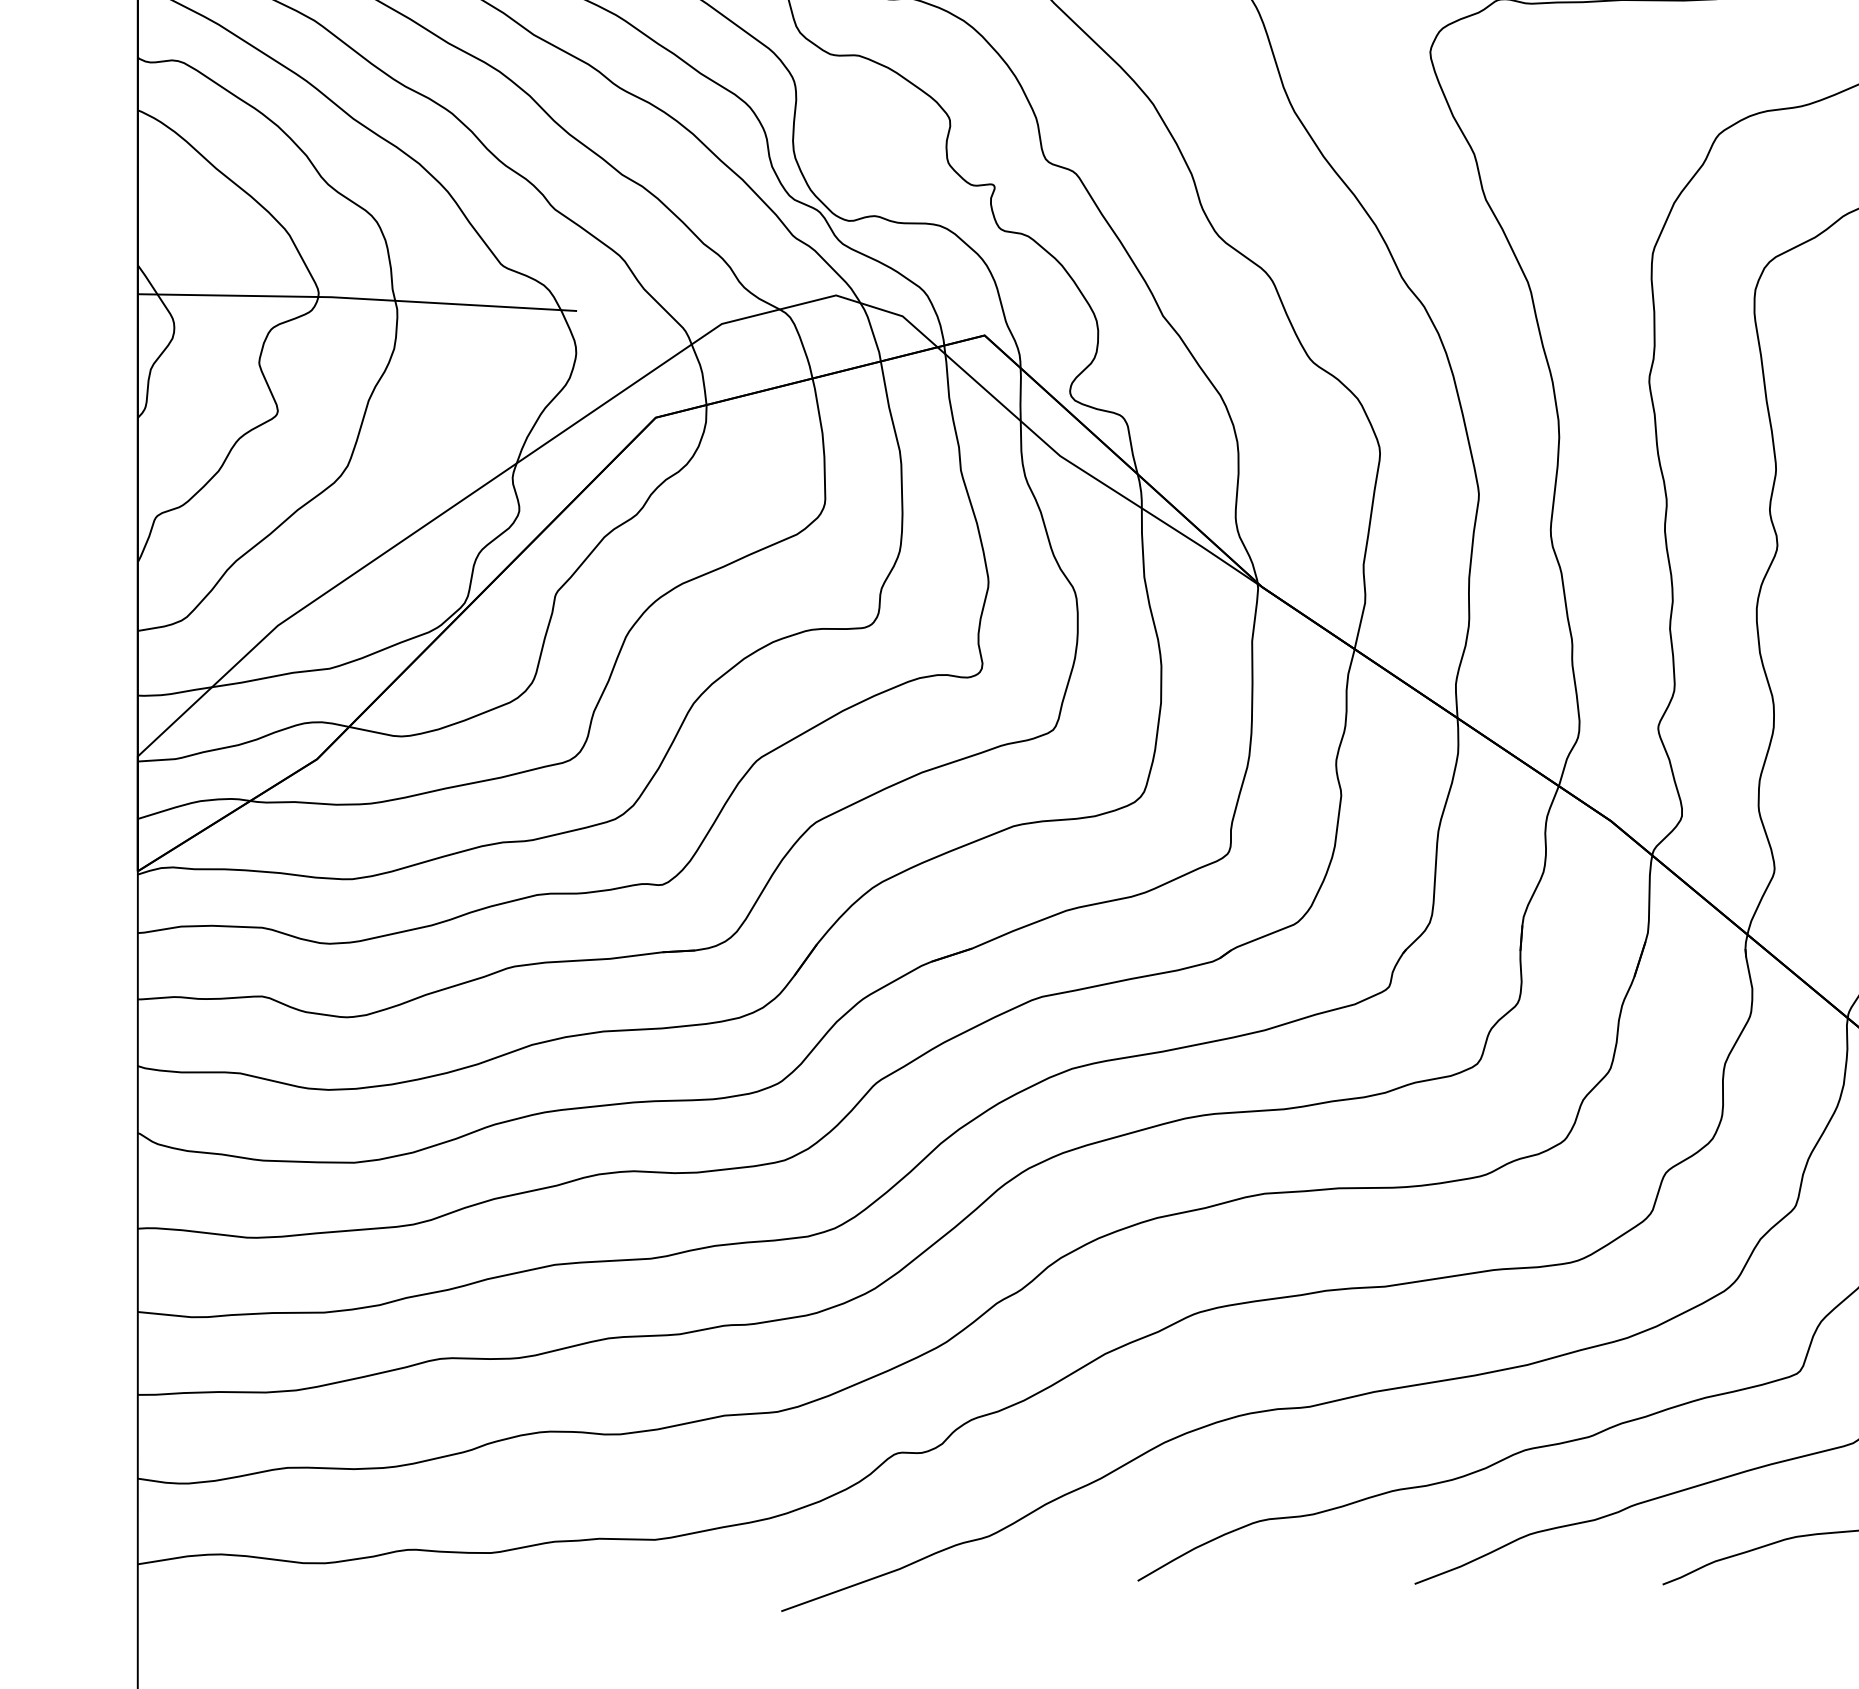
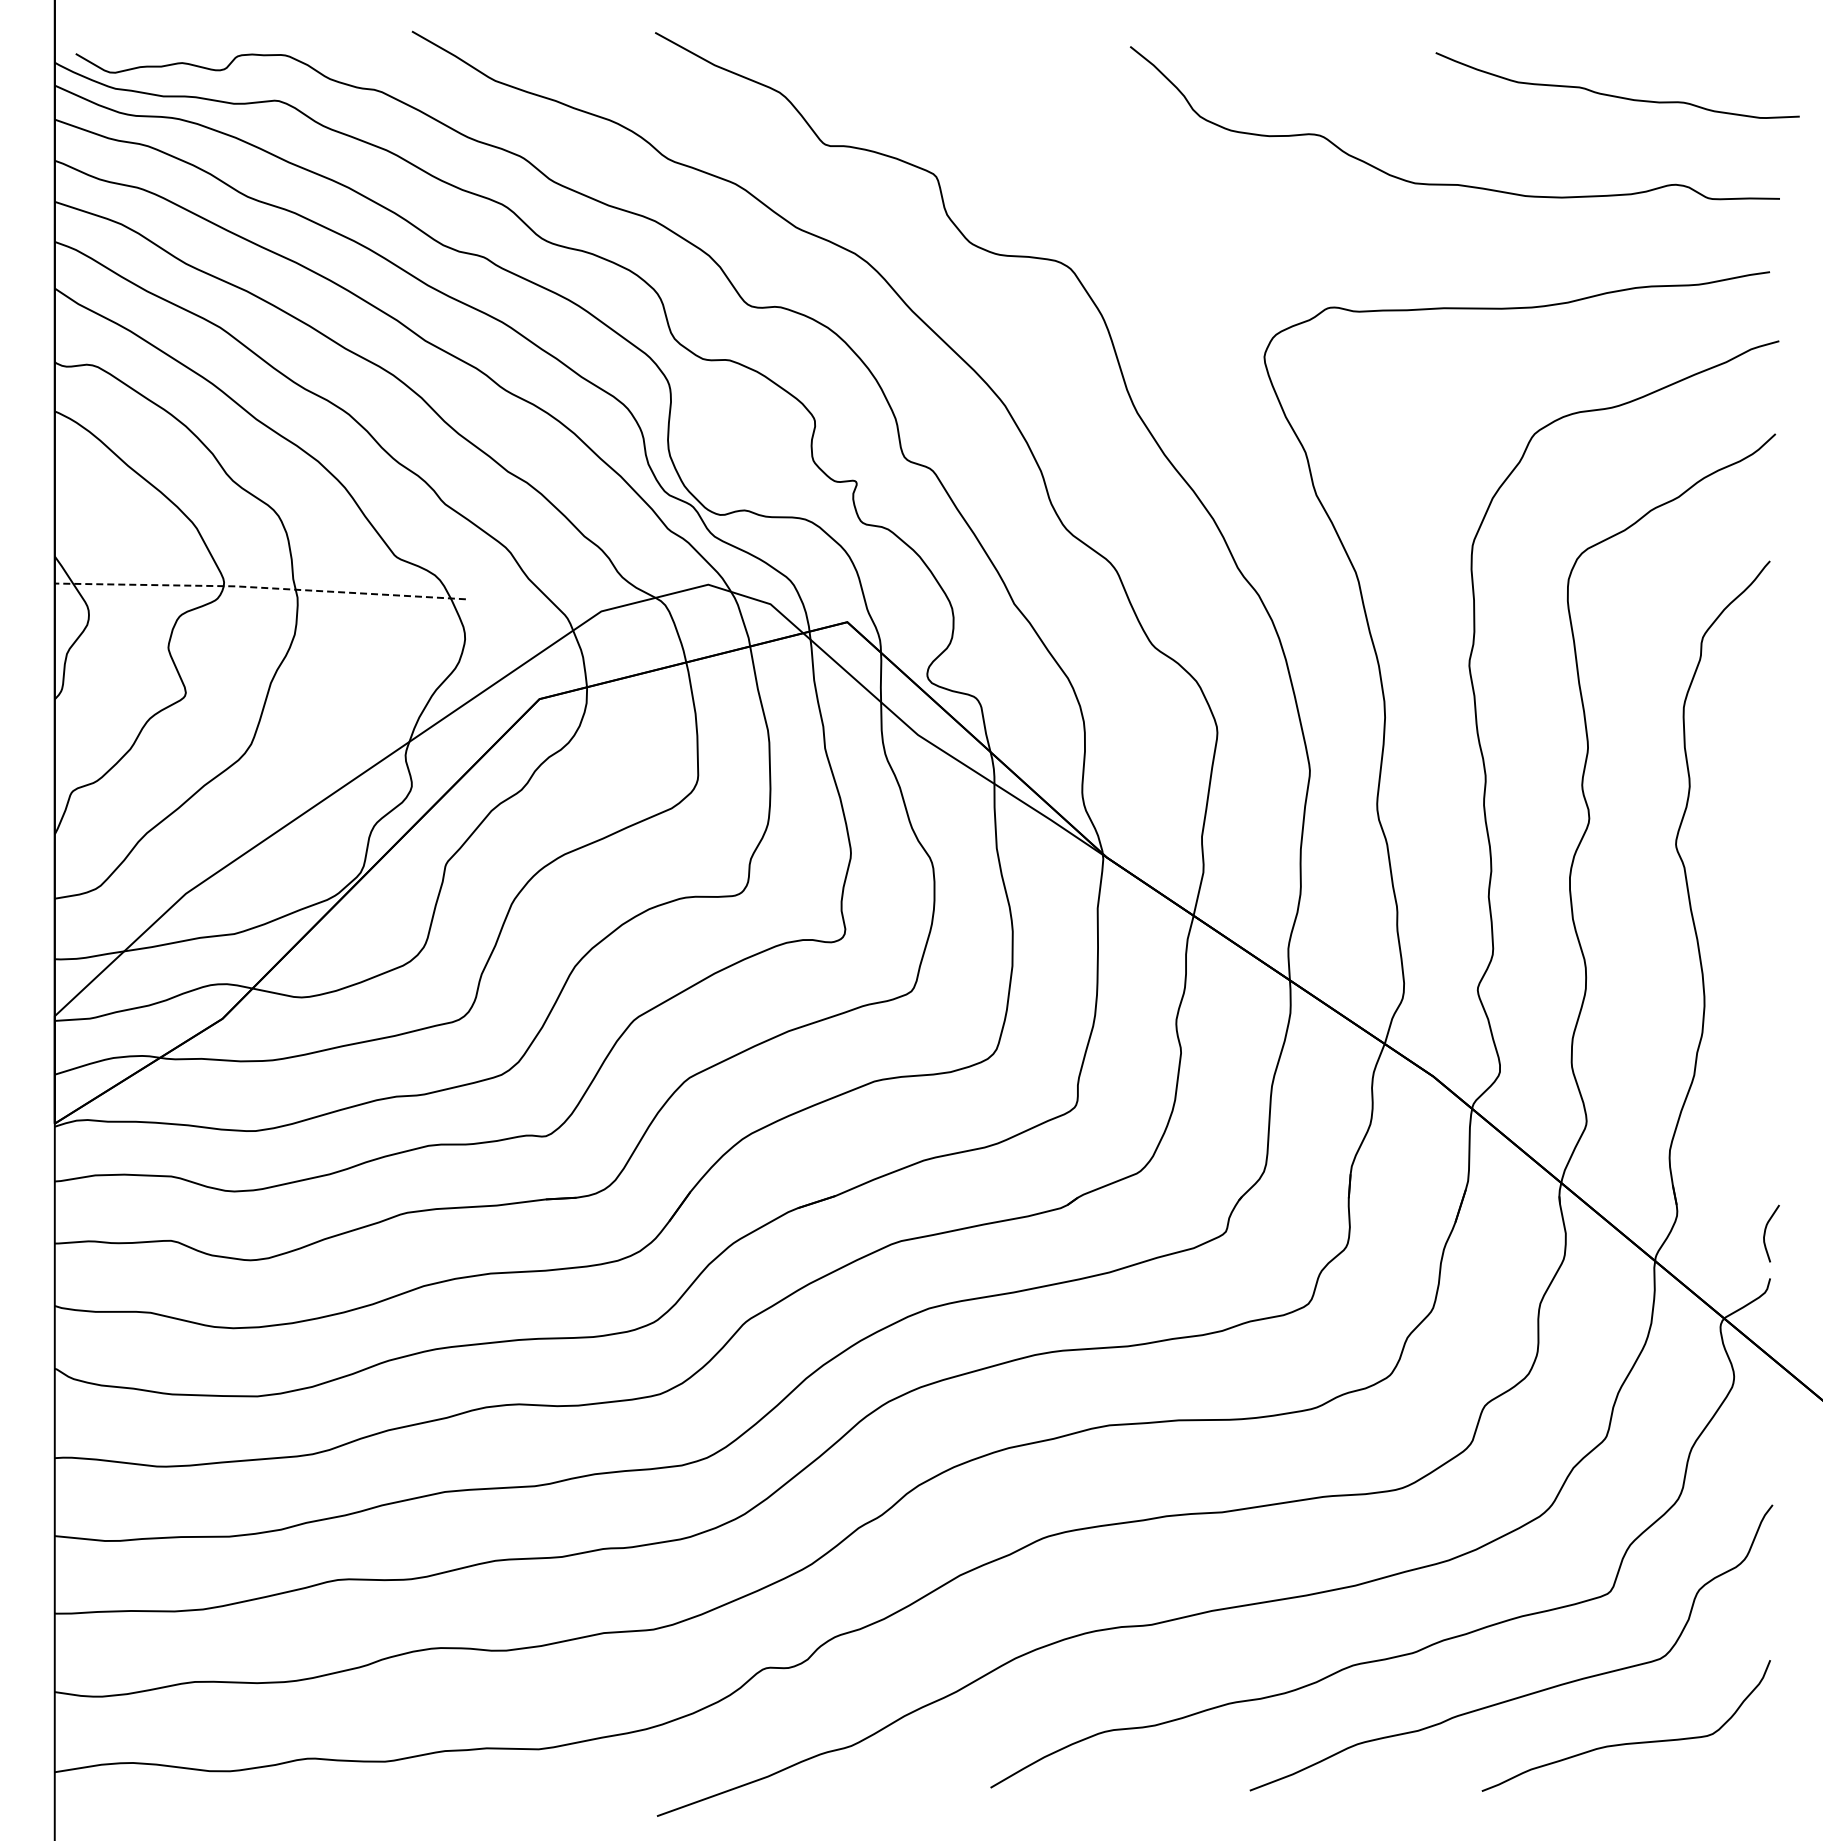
line: (356, 298) -> (259, 587), solid -> dashed

